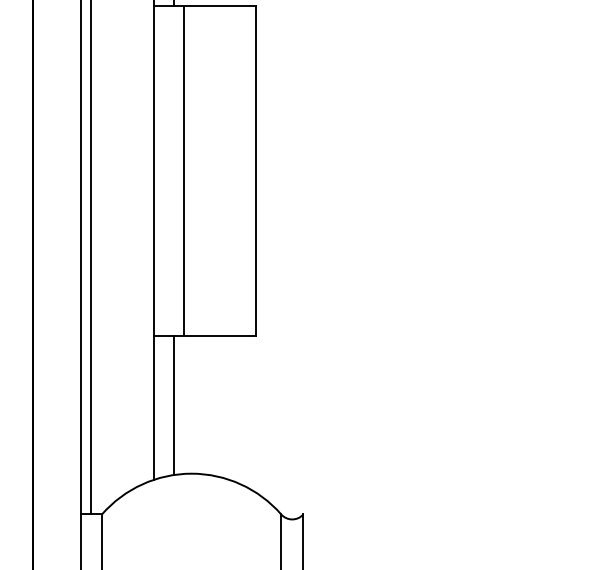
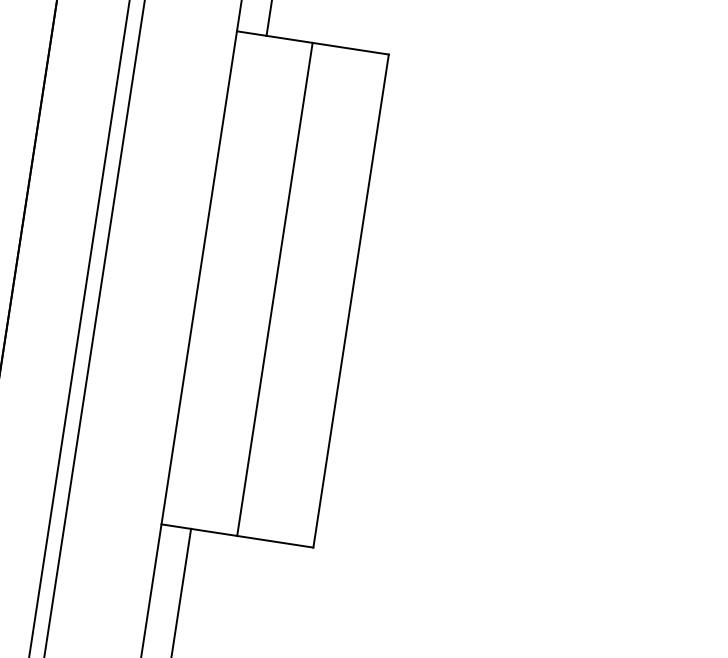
line: (183, 170) -> (274, 288), moved

